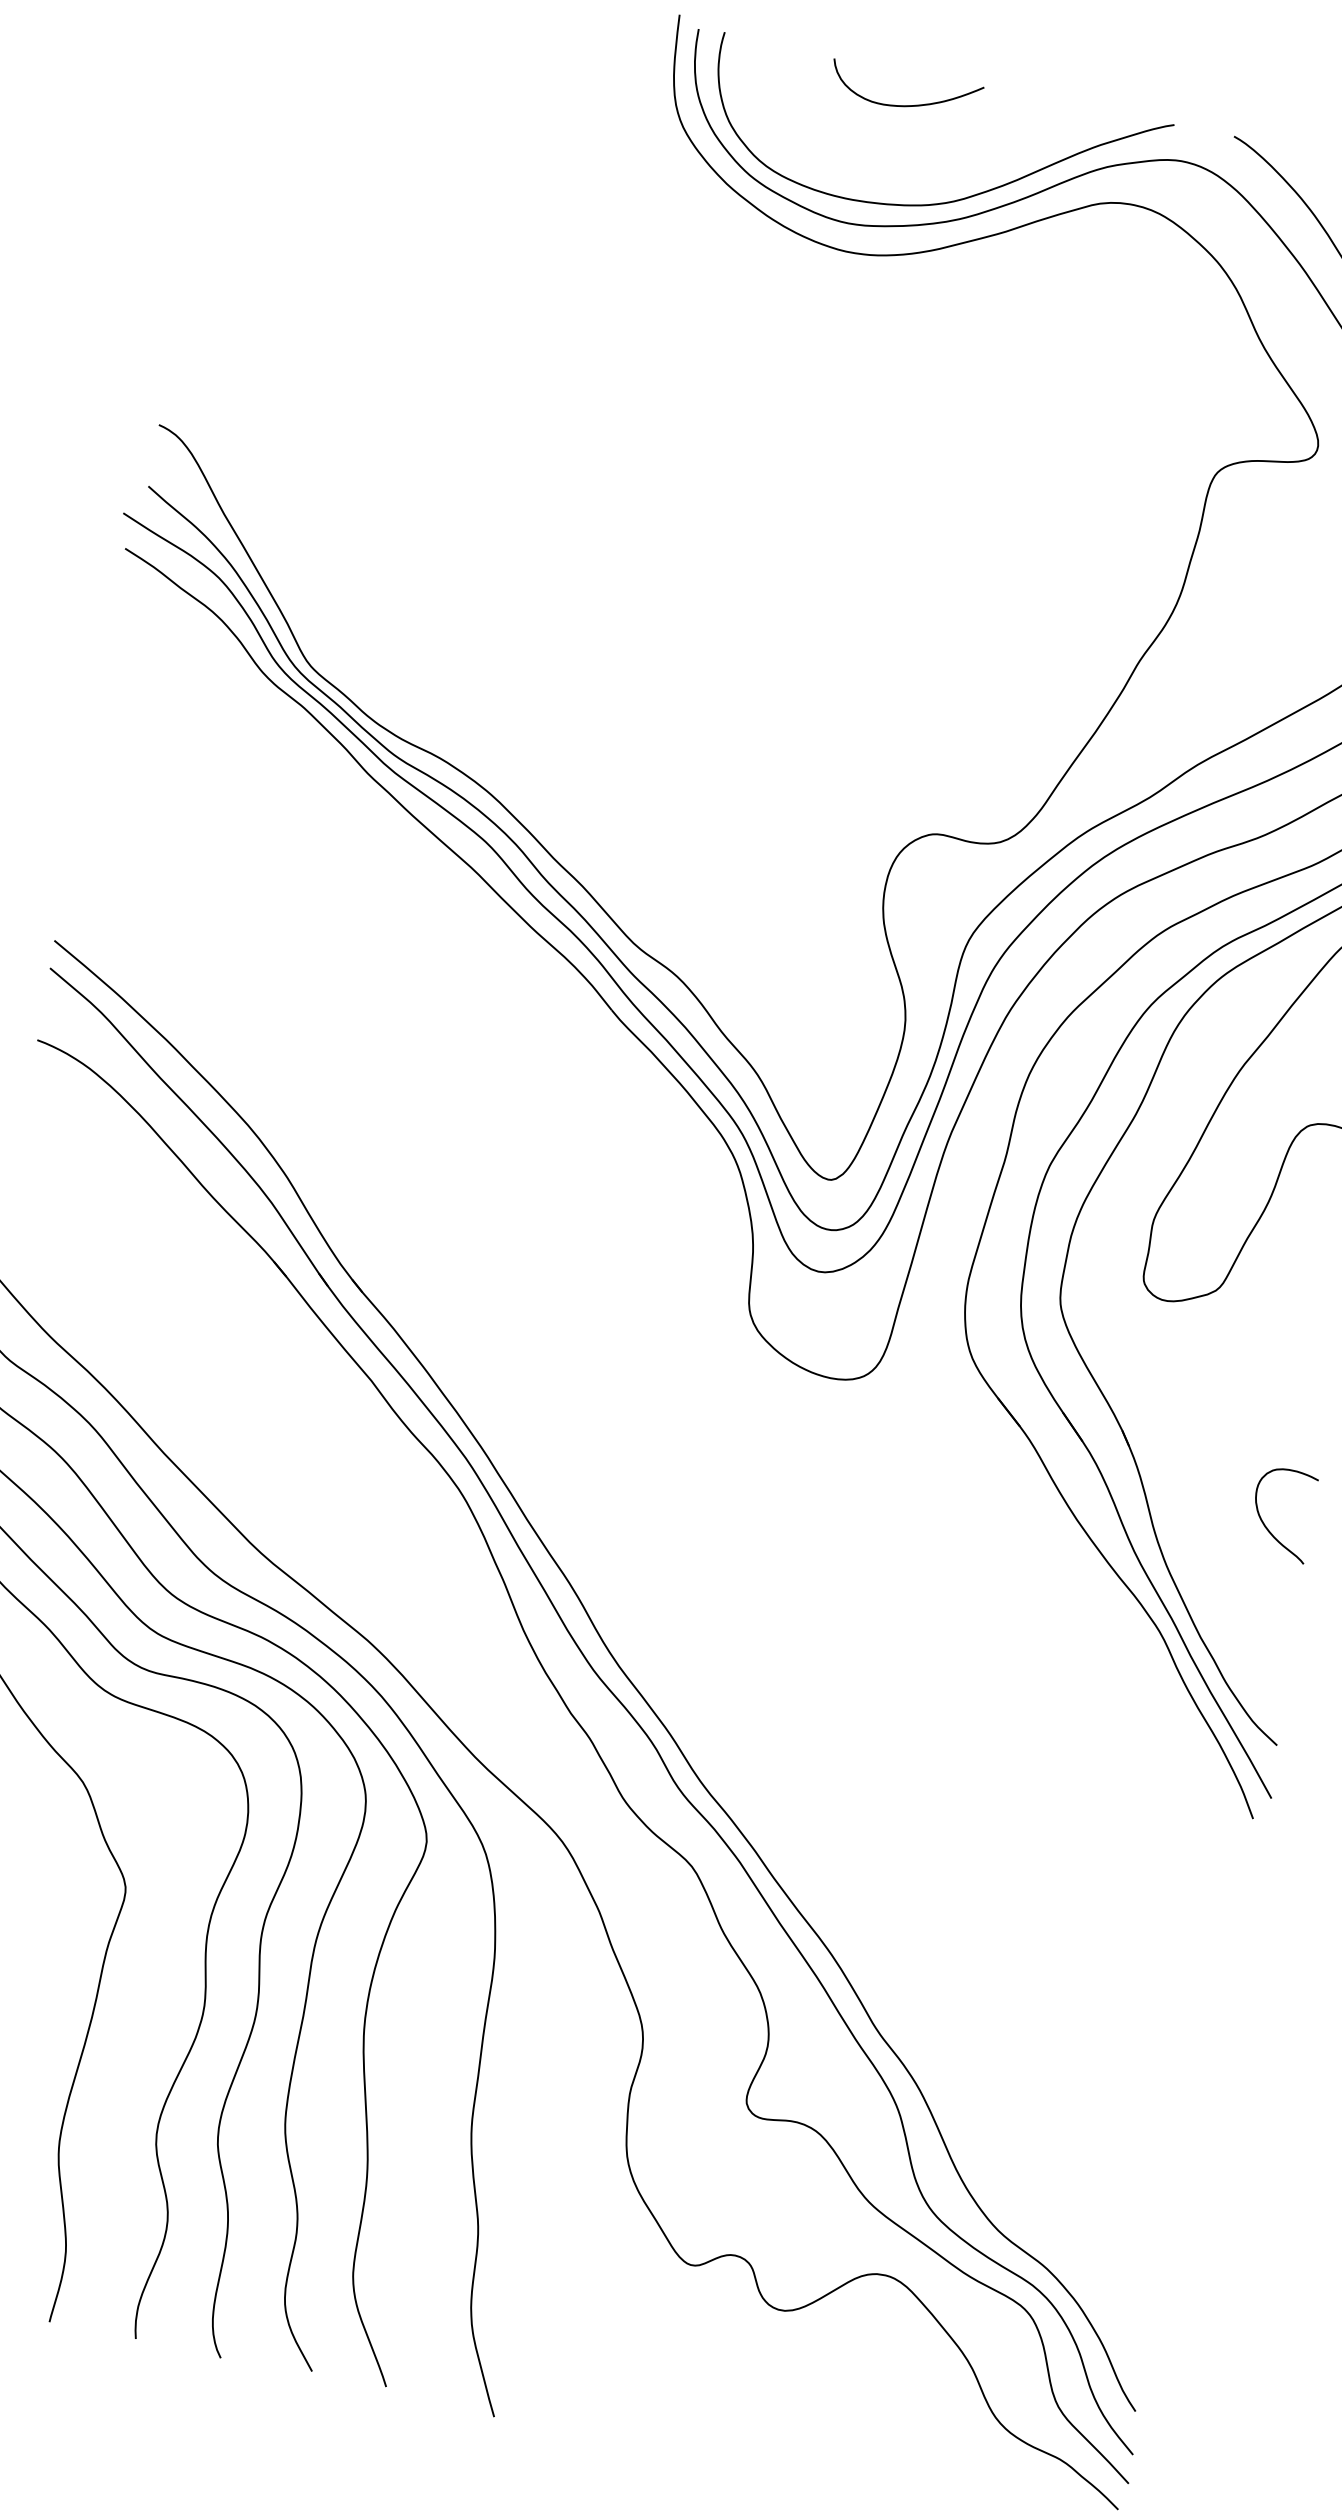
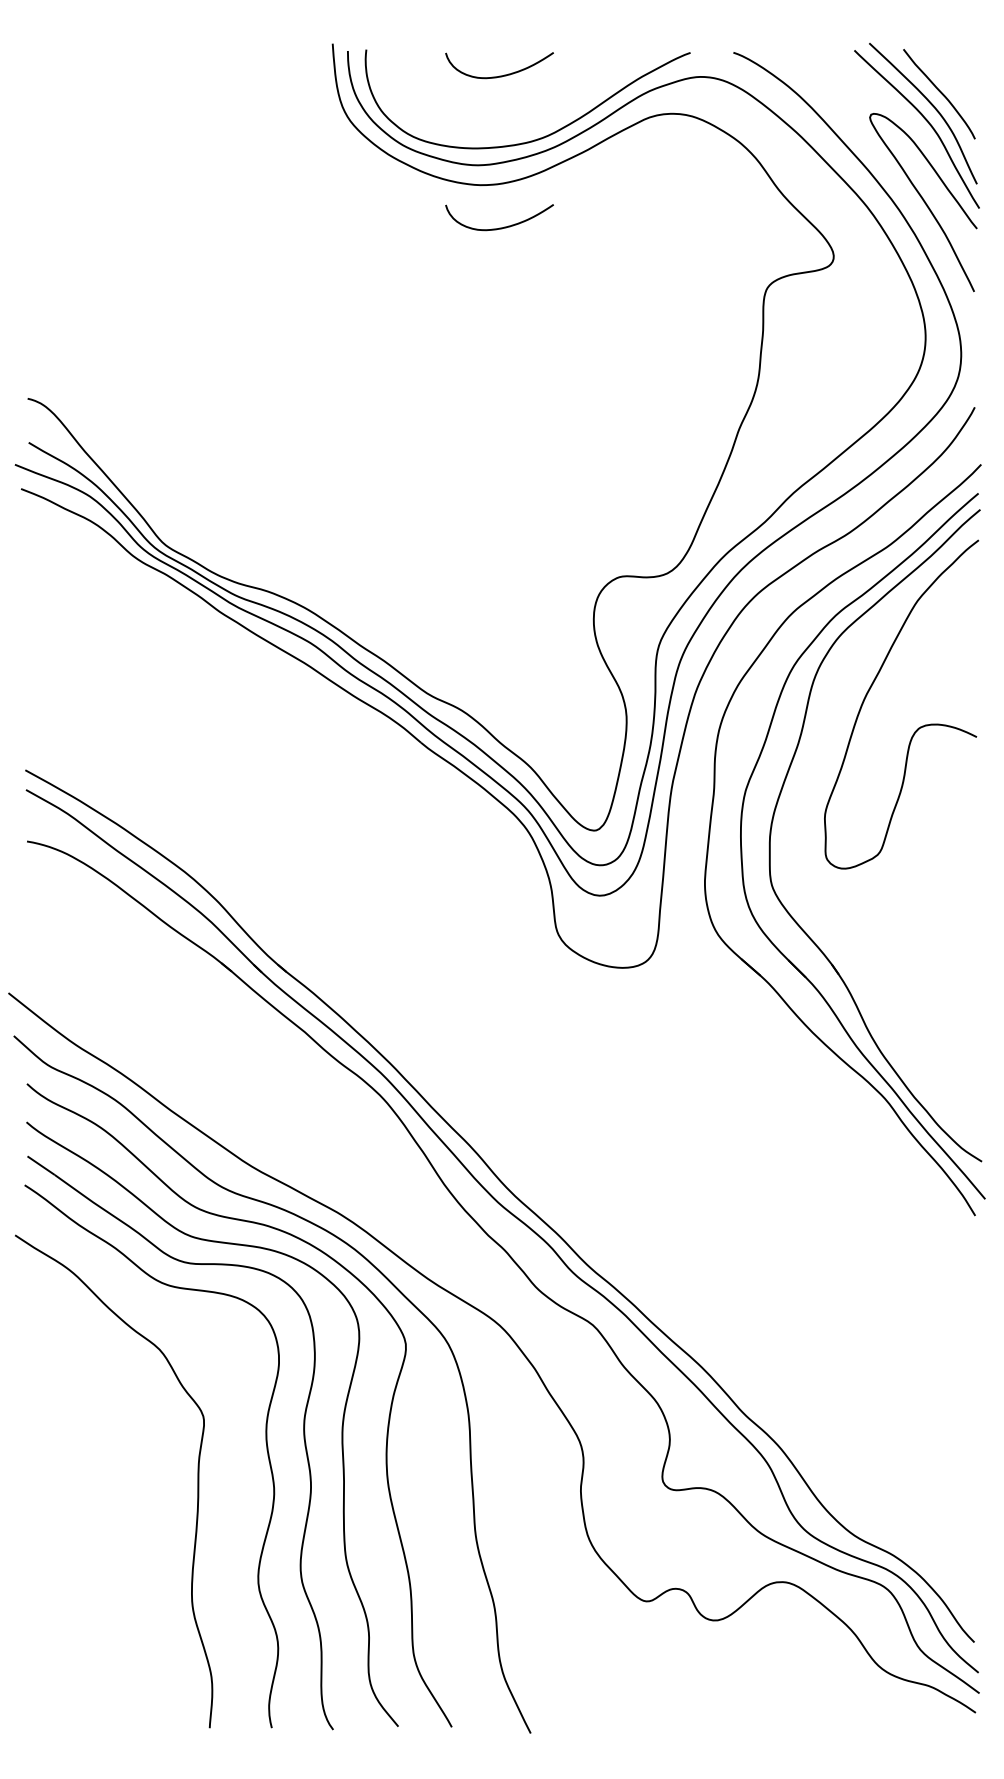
curve: (861, 315) -> (499, 227), added
curve: (1266, 1525) -> (944, 1010), removed

